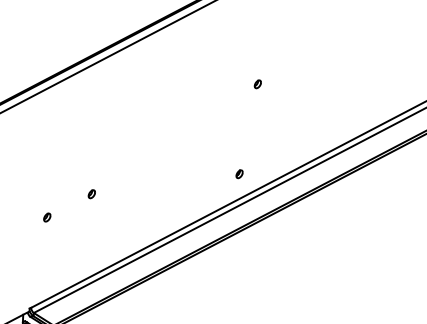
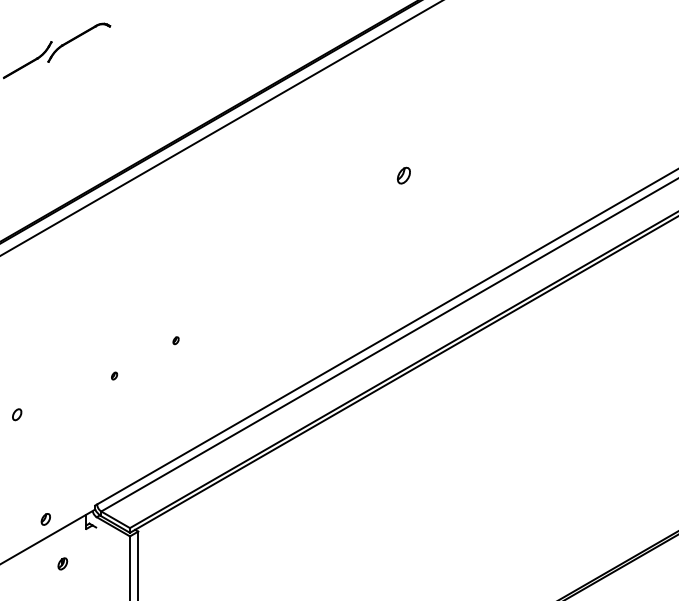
part: (257, 84) -> (403, 175), size x1.4
part: (239, 174) -> (383, 303), removed
part: (91, 194) -> (175, 340), size x0.6
part: (47, 217) -> (114, 375), size x0.6

